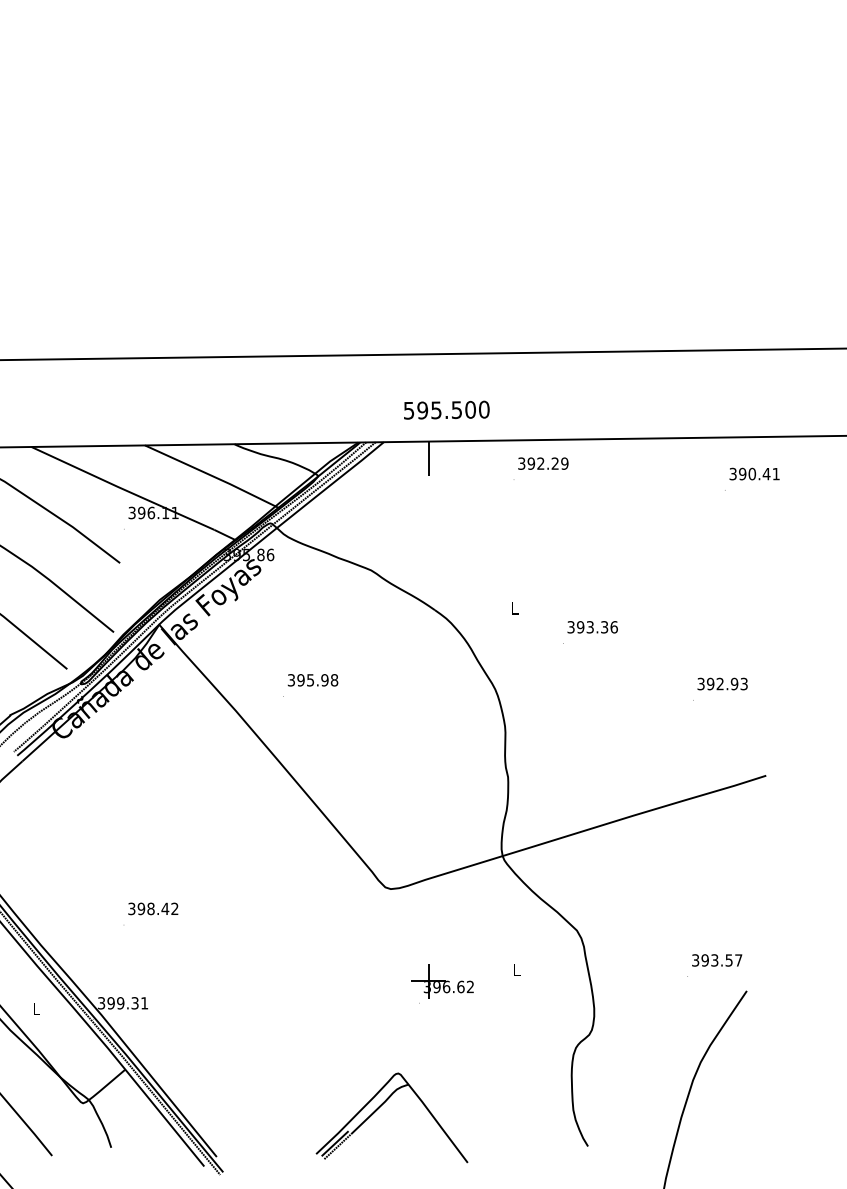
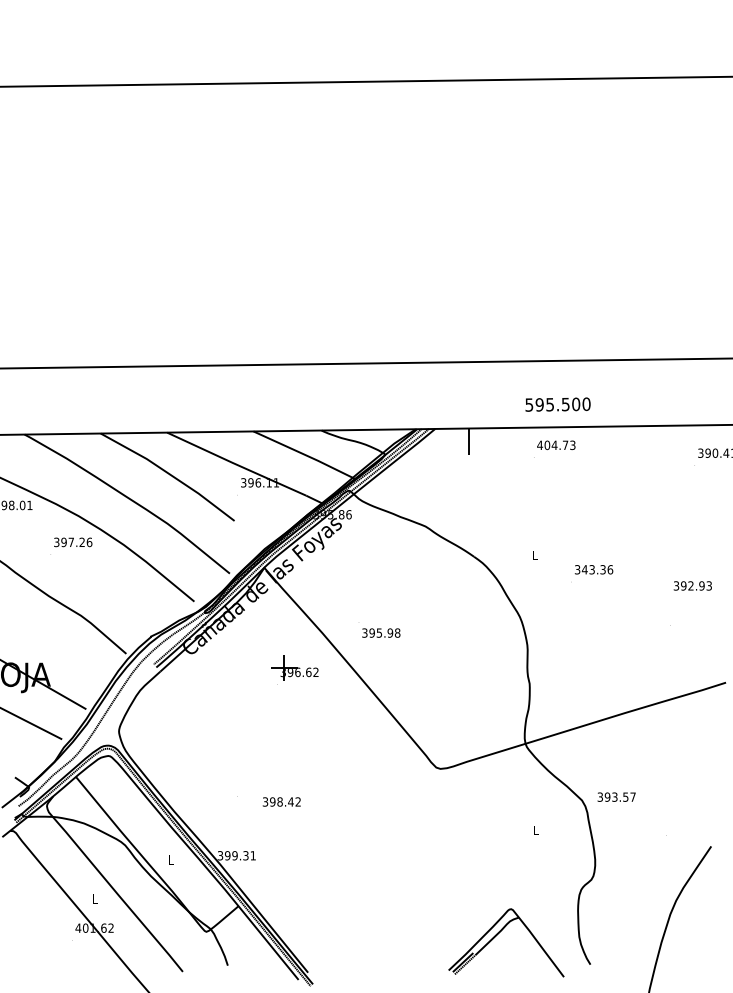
text: (446, 410) -> (557, 404), moved
text: (543, 463) -> (556, 445), 392.29 -> 404.73
text: (580, 626) -> (584, 569), 393.36 -> 343.36
text: (313, 679) -> (381, 632), moved
text: (722, 683) -> (692, 585), moved
text: (152, 908) -> (281, 801), moved
text: (716, 959) -> (616, 796), moved
part: (442, 983) -> (294, 669), moved
part: (381, 1106) -> (498, 934), moved

